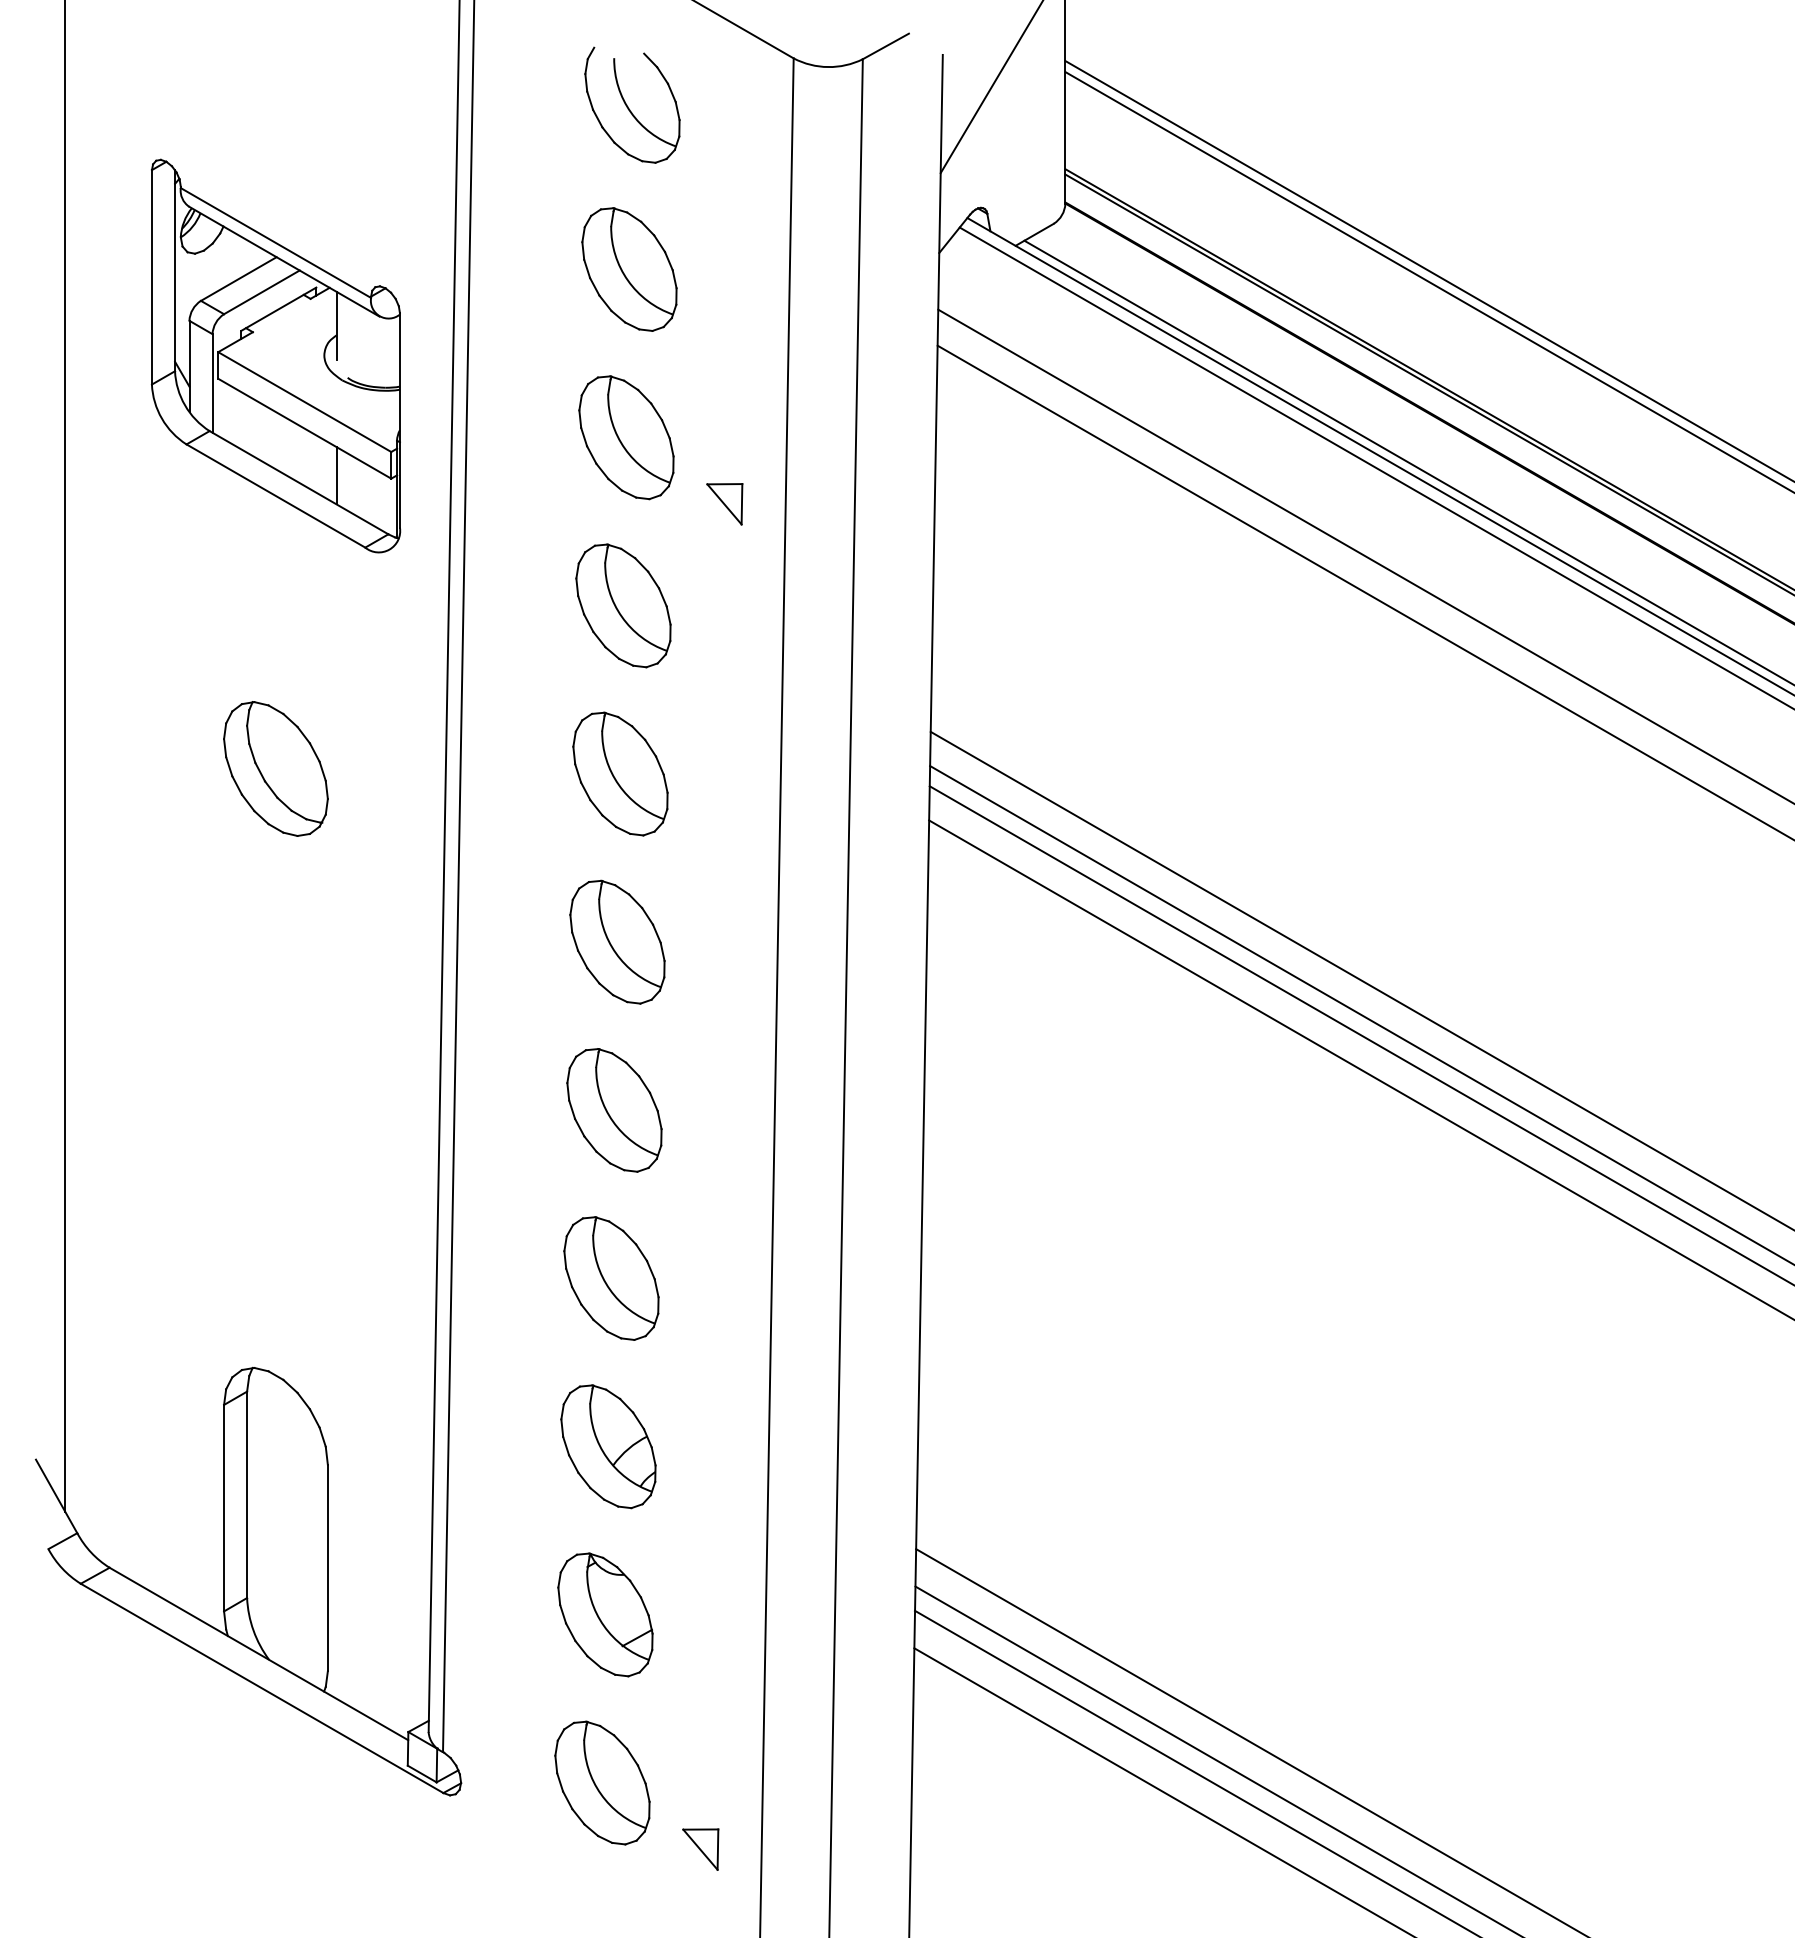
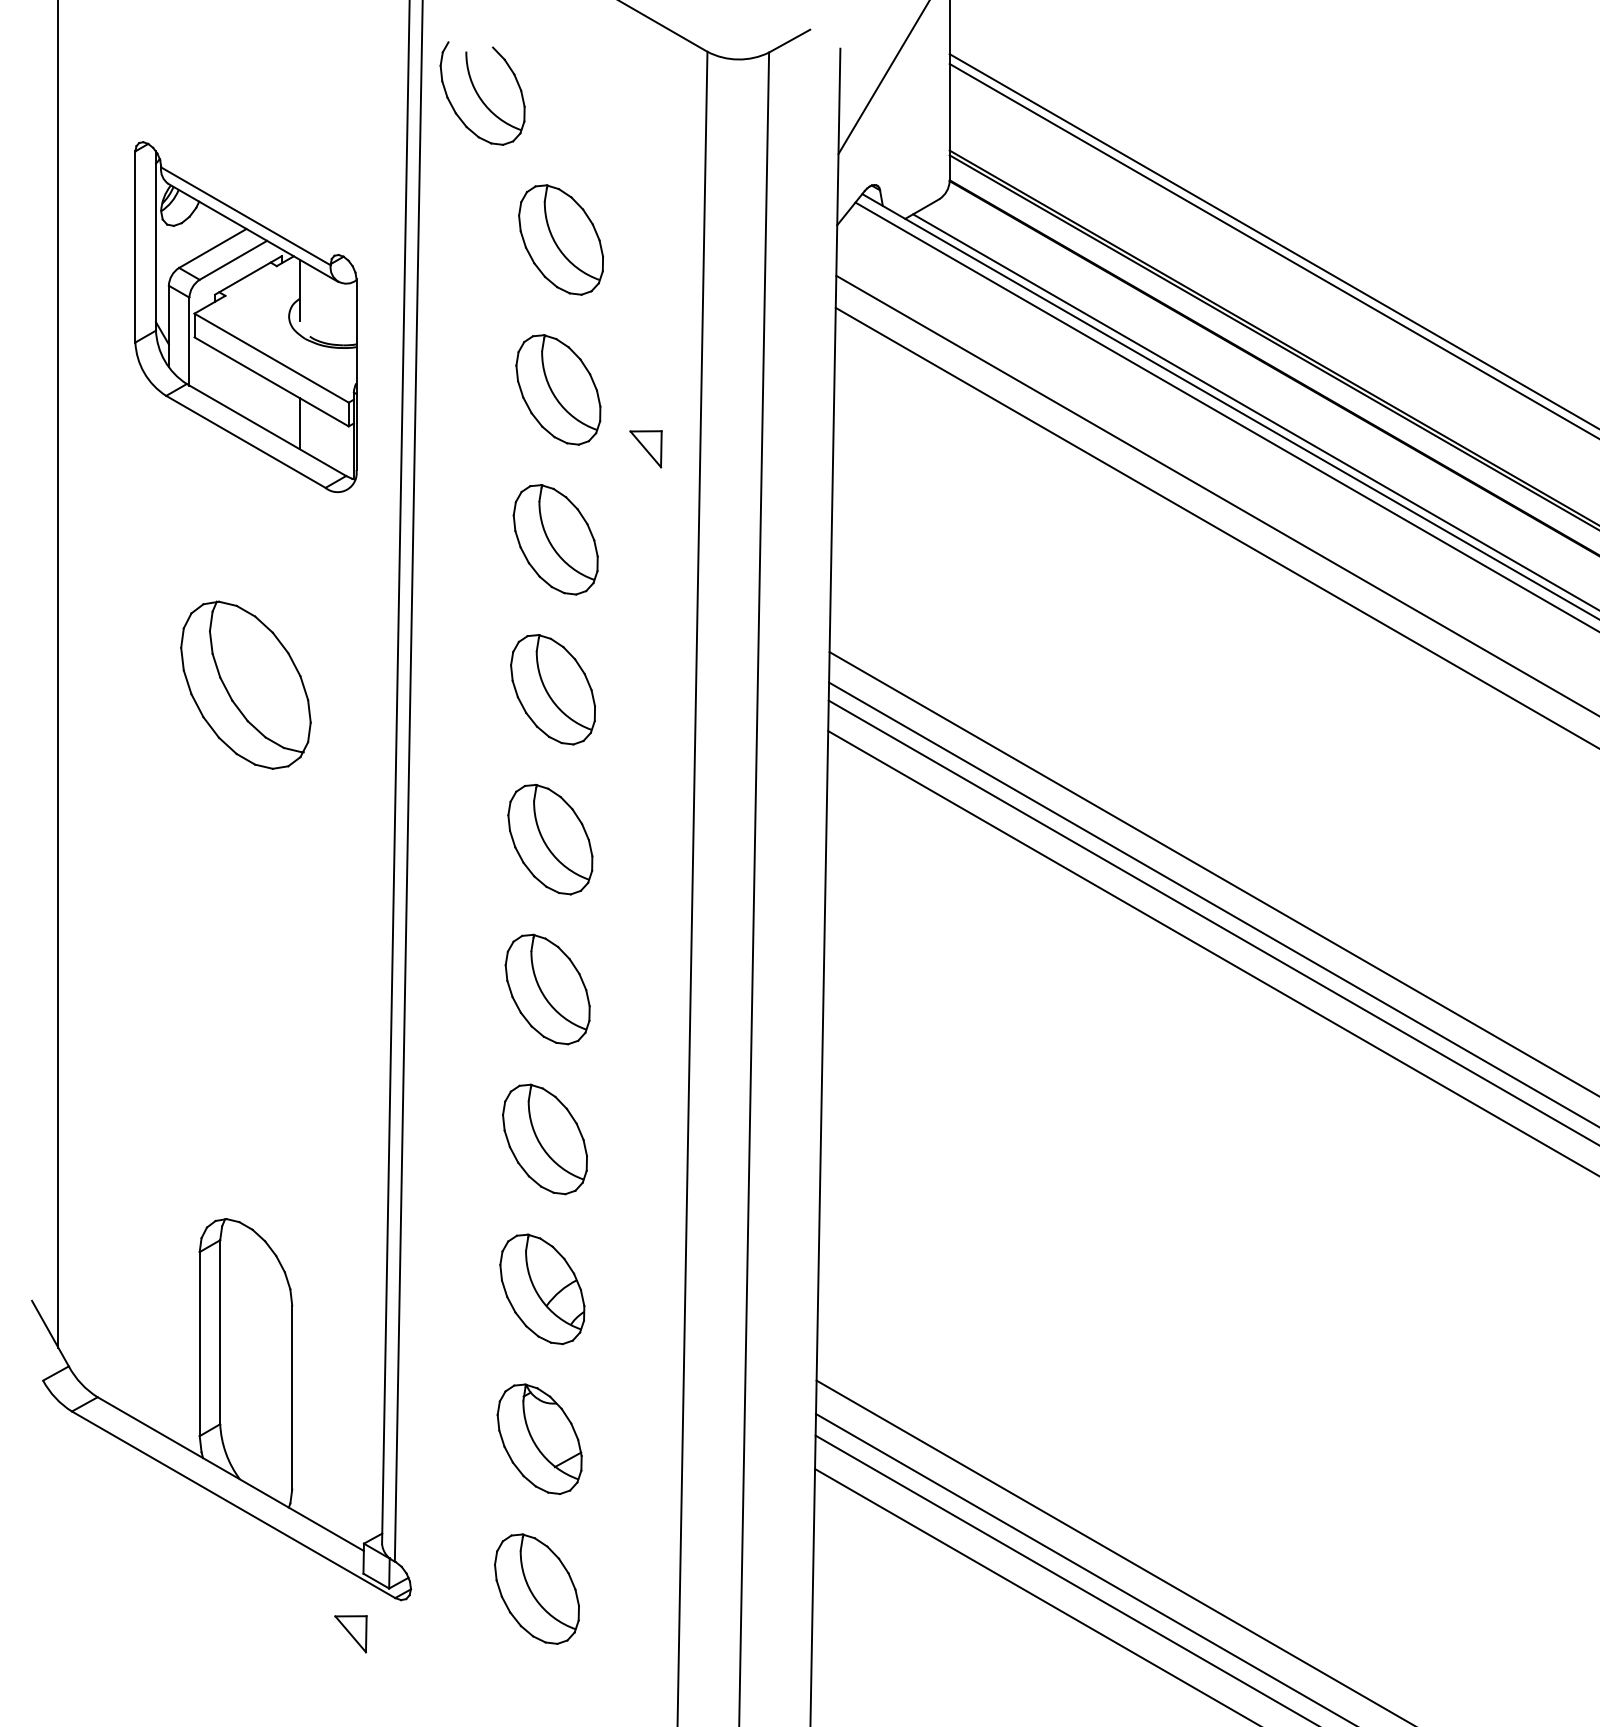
part: (632, 104) -> (482, 92), moved
part: (275, 768) -> (245, 684), size x1.4
part: (700, 1849) -> (350, 1634), moved

